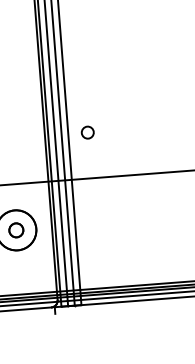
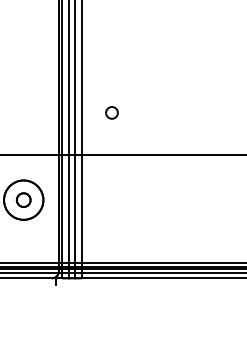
circle: (87, 132) -> (111, 112), moved

